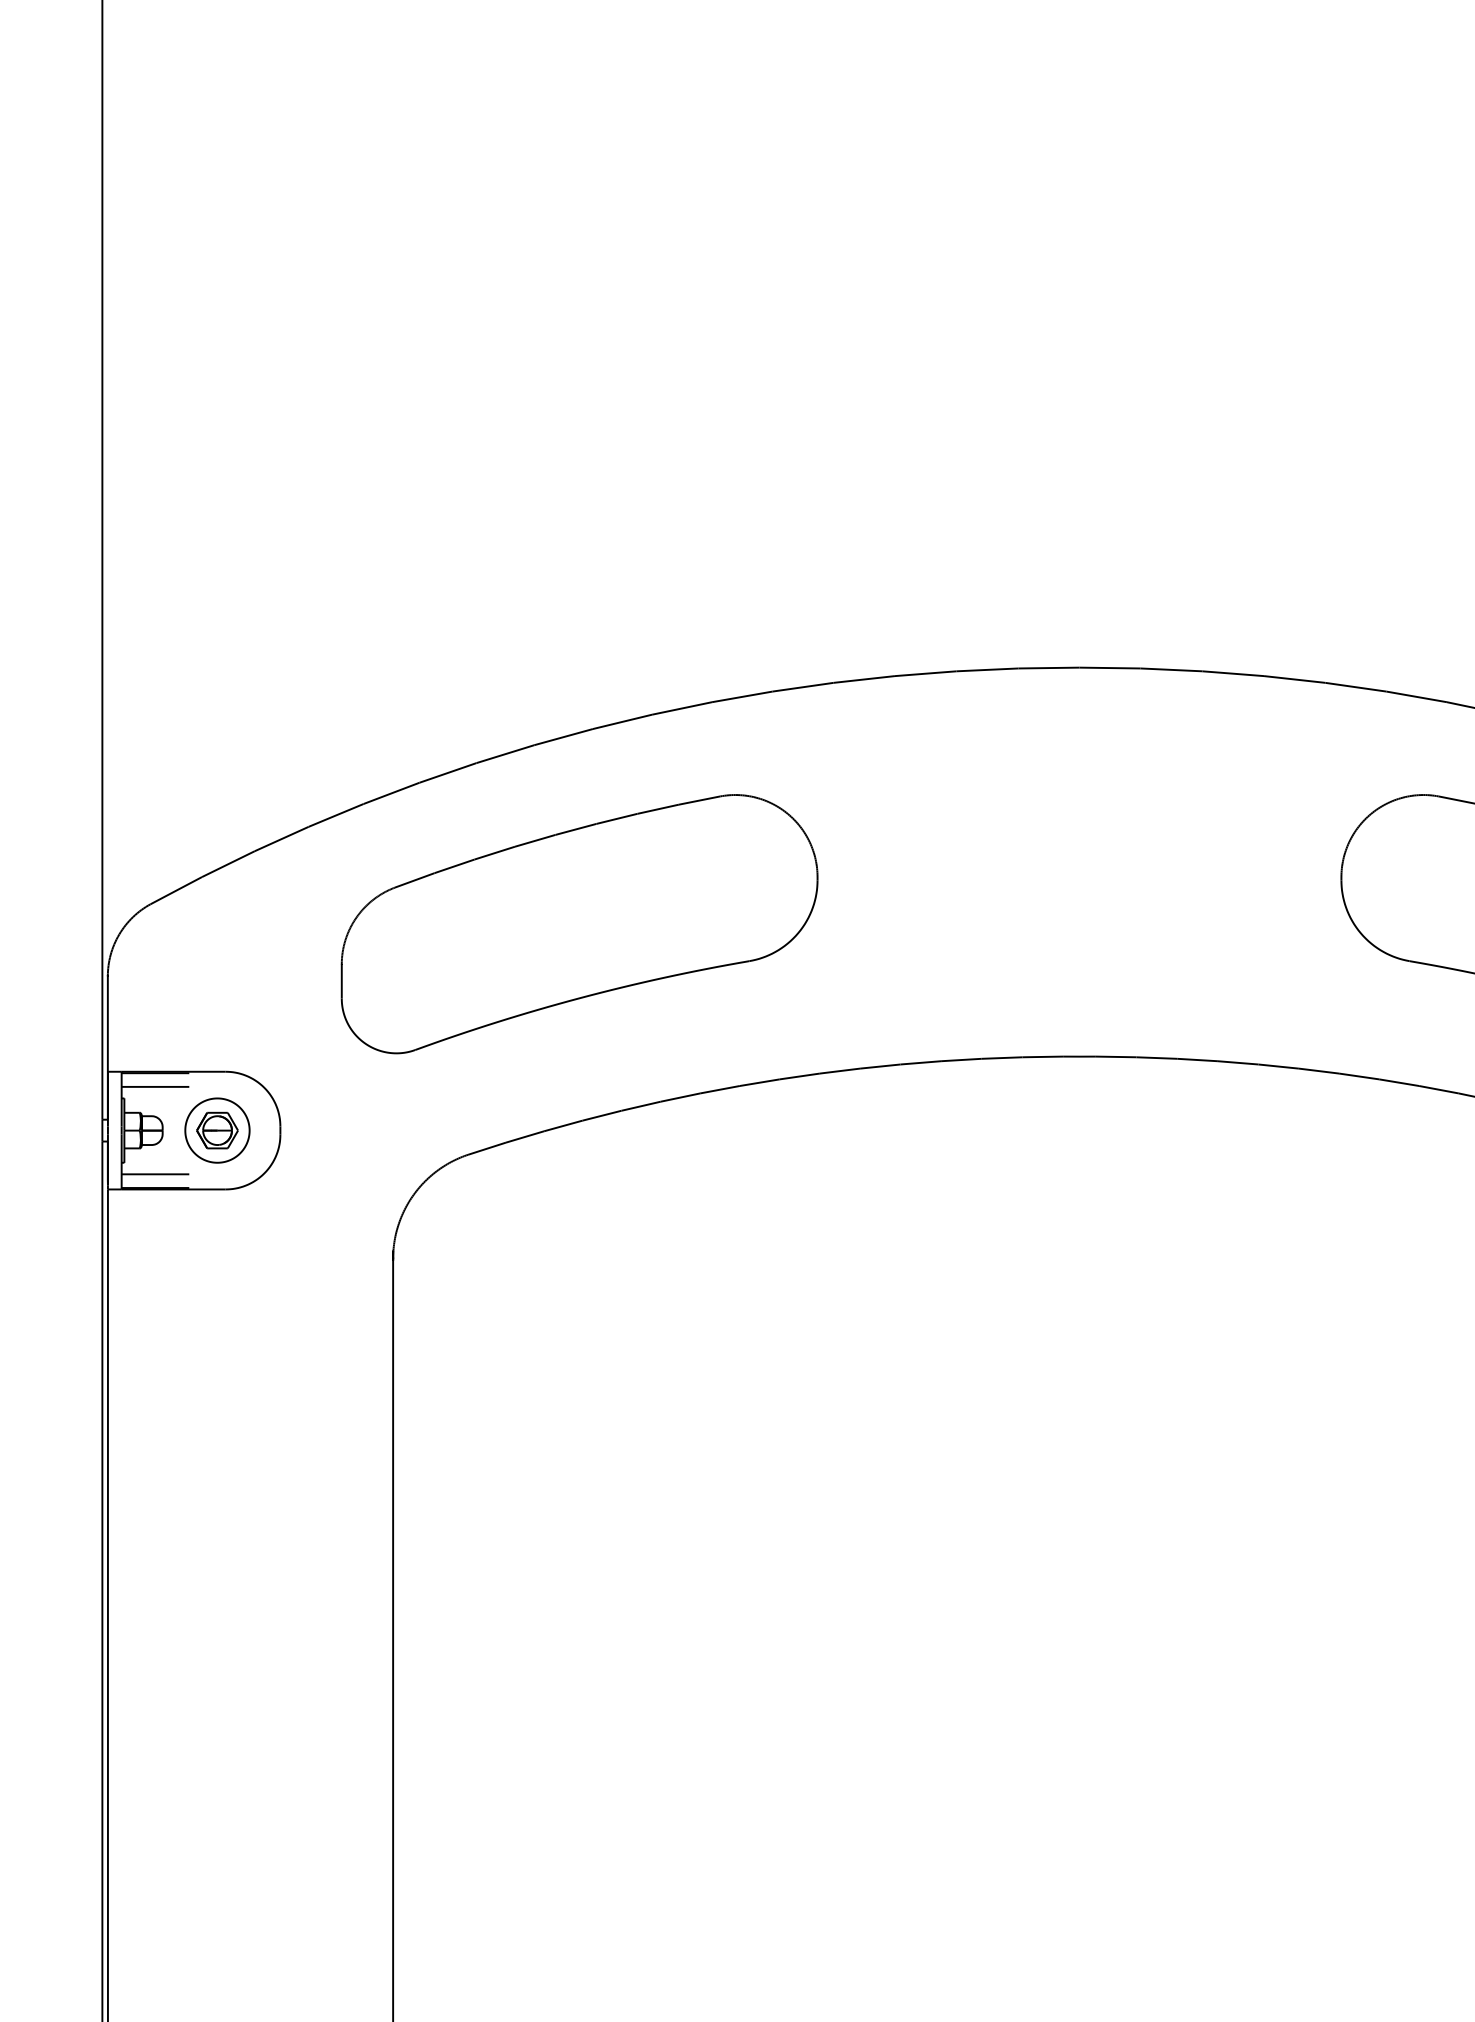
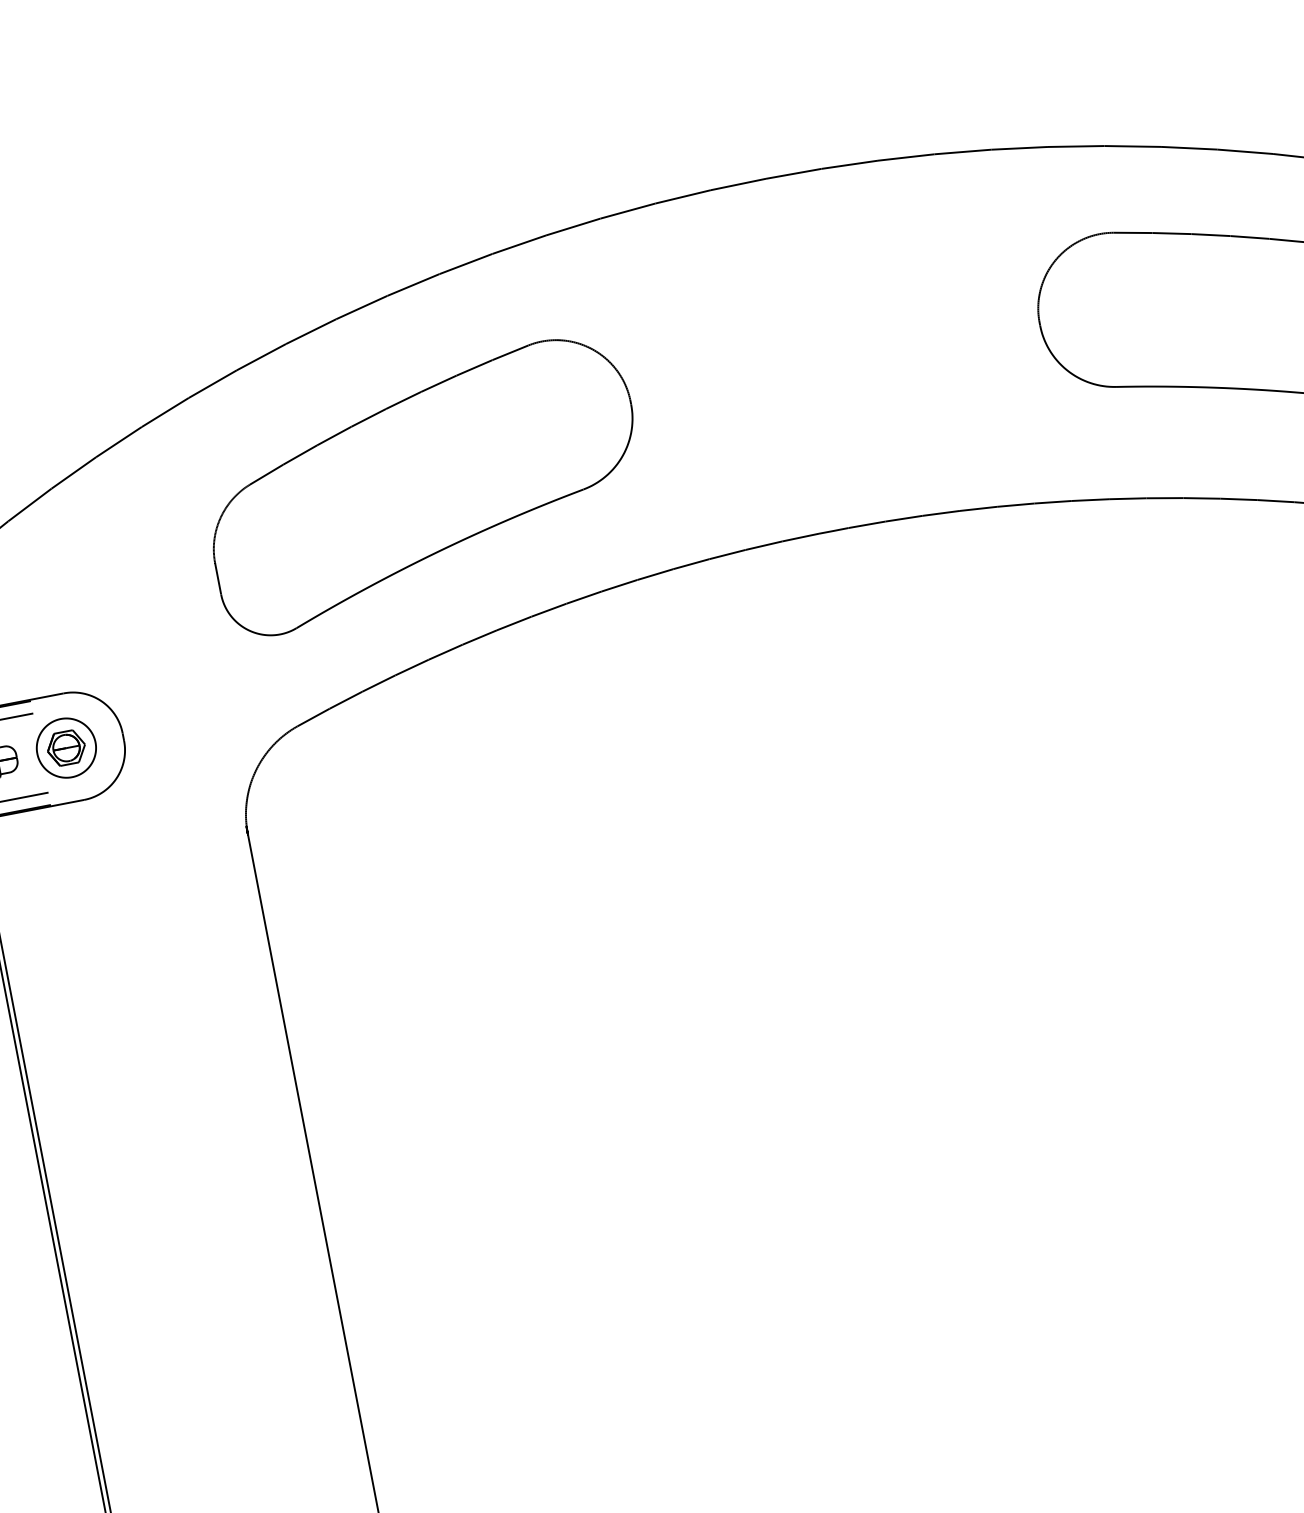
part: (579, 924) -> (423, 485), moved

